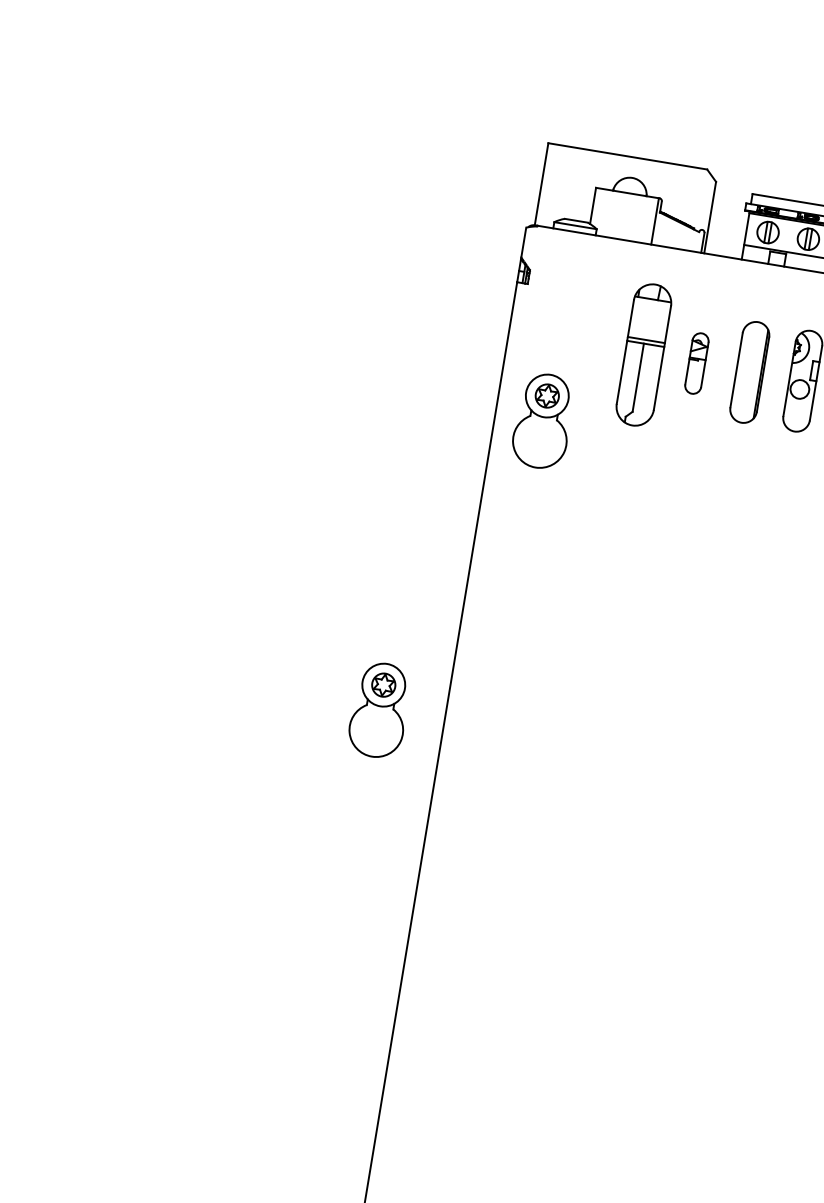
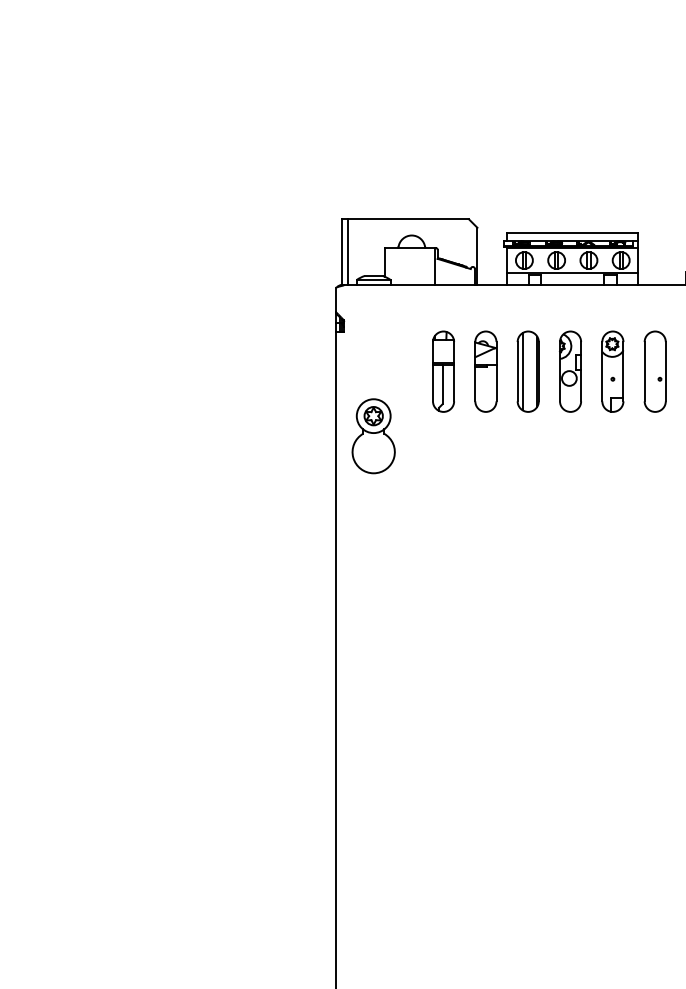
line: (549, 184) -> (348, 251), added
part: (643, 354) -> (443, 371), size x0.71
part: (696, 363) -> (485, 371), size x1.67
line: (742, 370) -> (522, 371), added
part: (379, 710) -> (283, 682), removed

